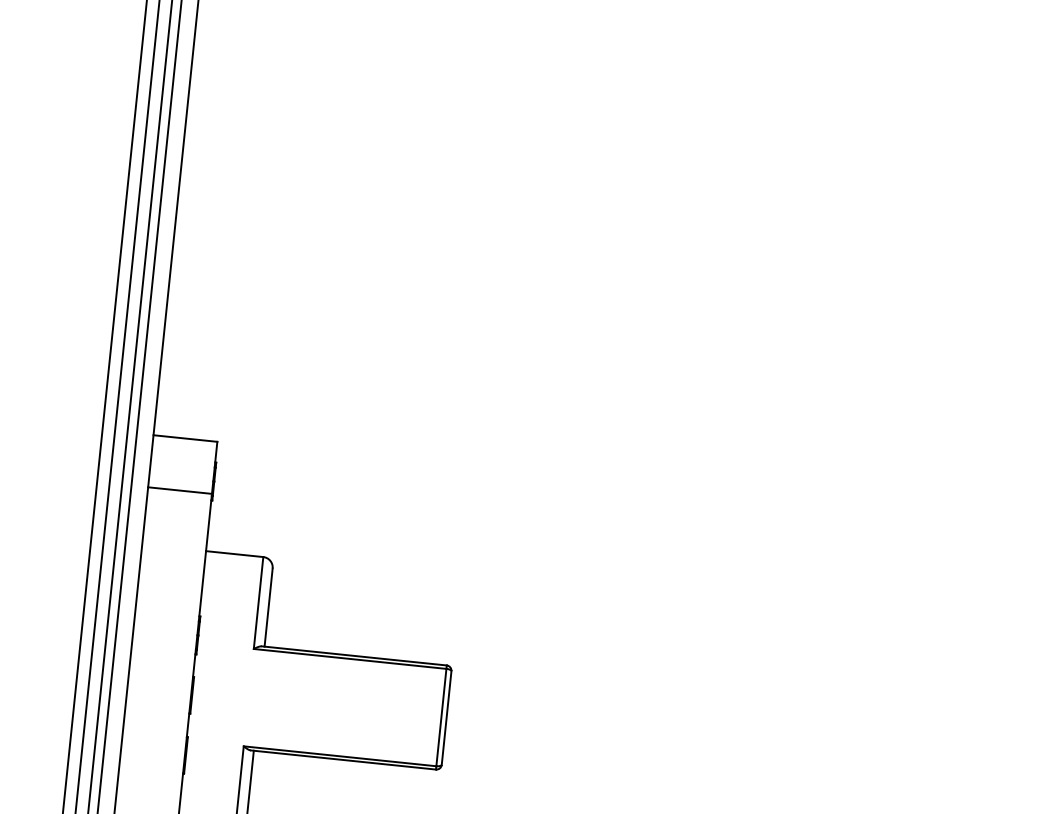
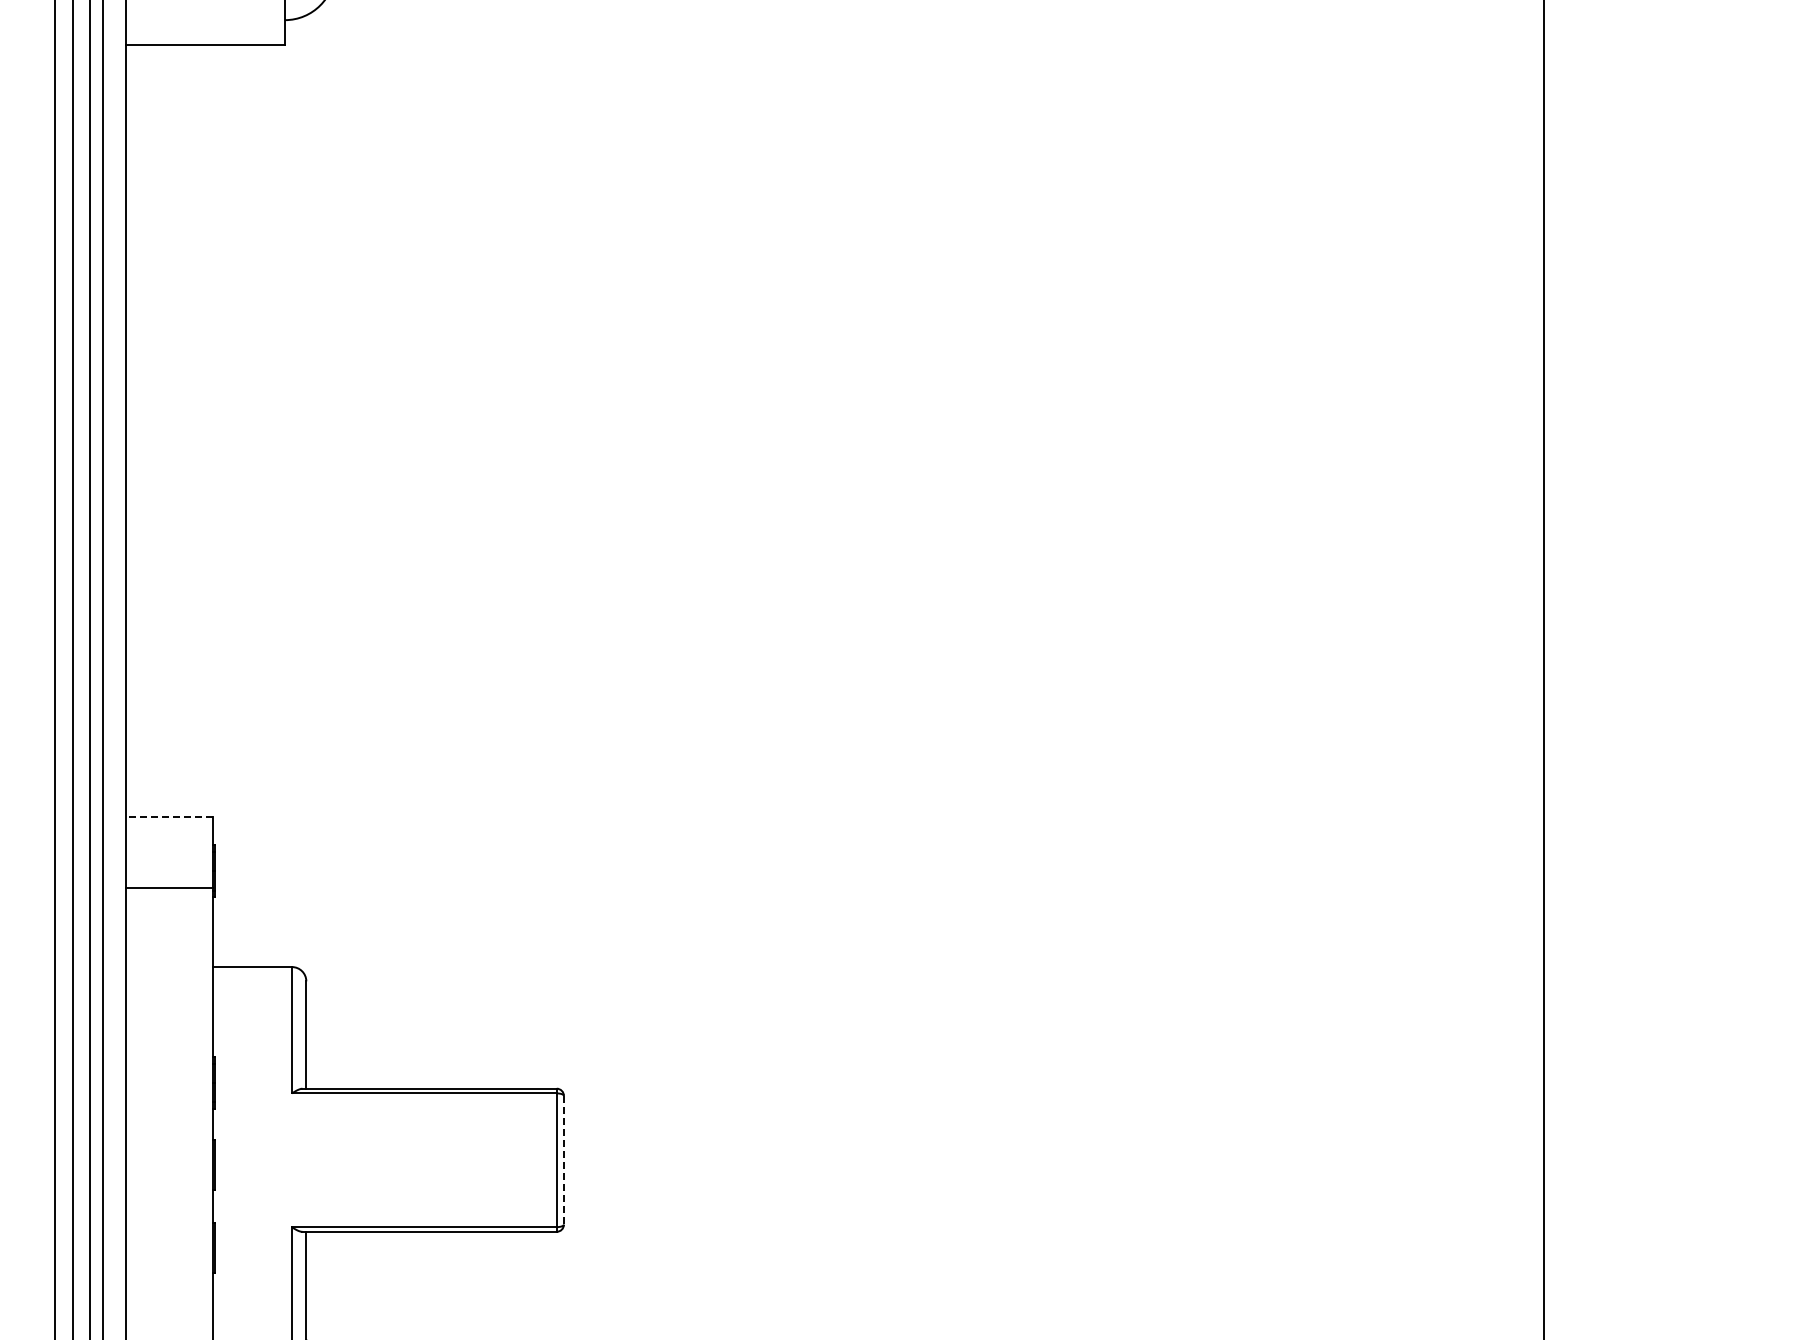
line: (185, 438) -> (169, 816), solid -> dashed
line: (446, 718) -> (563, 1160), solid -> dashed

